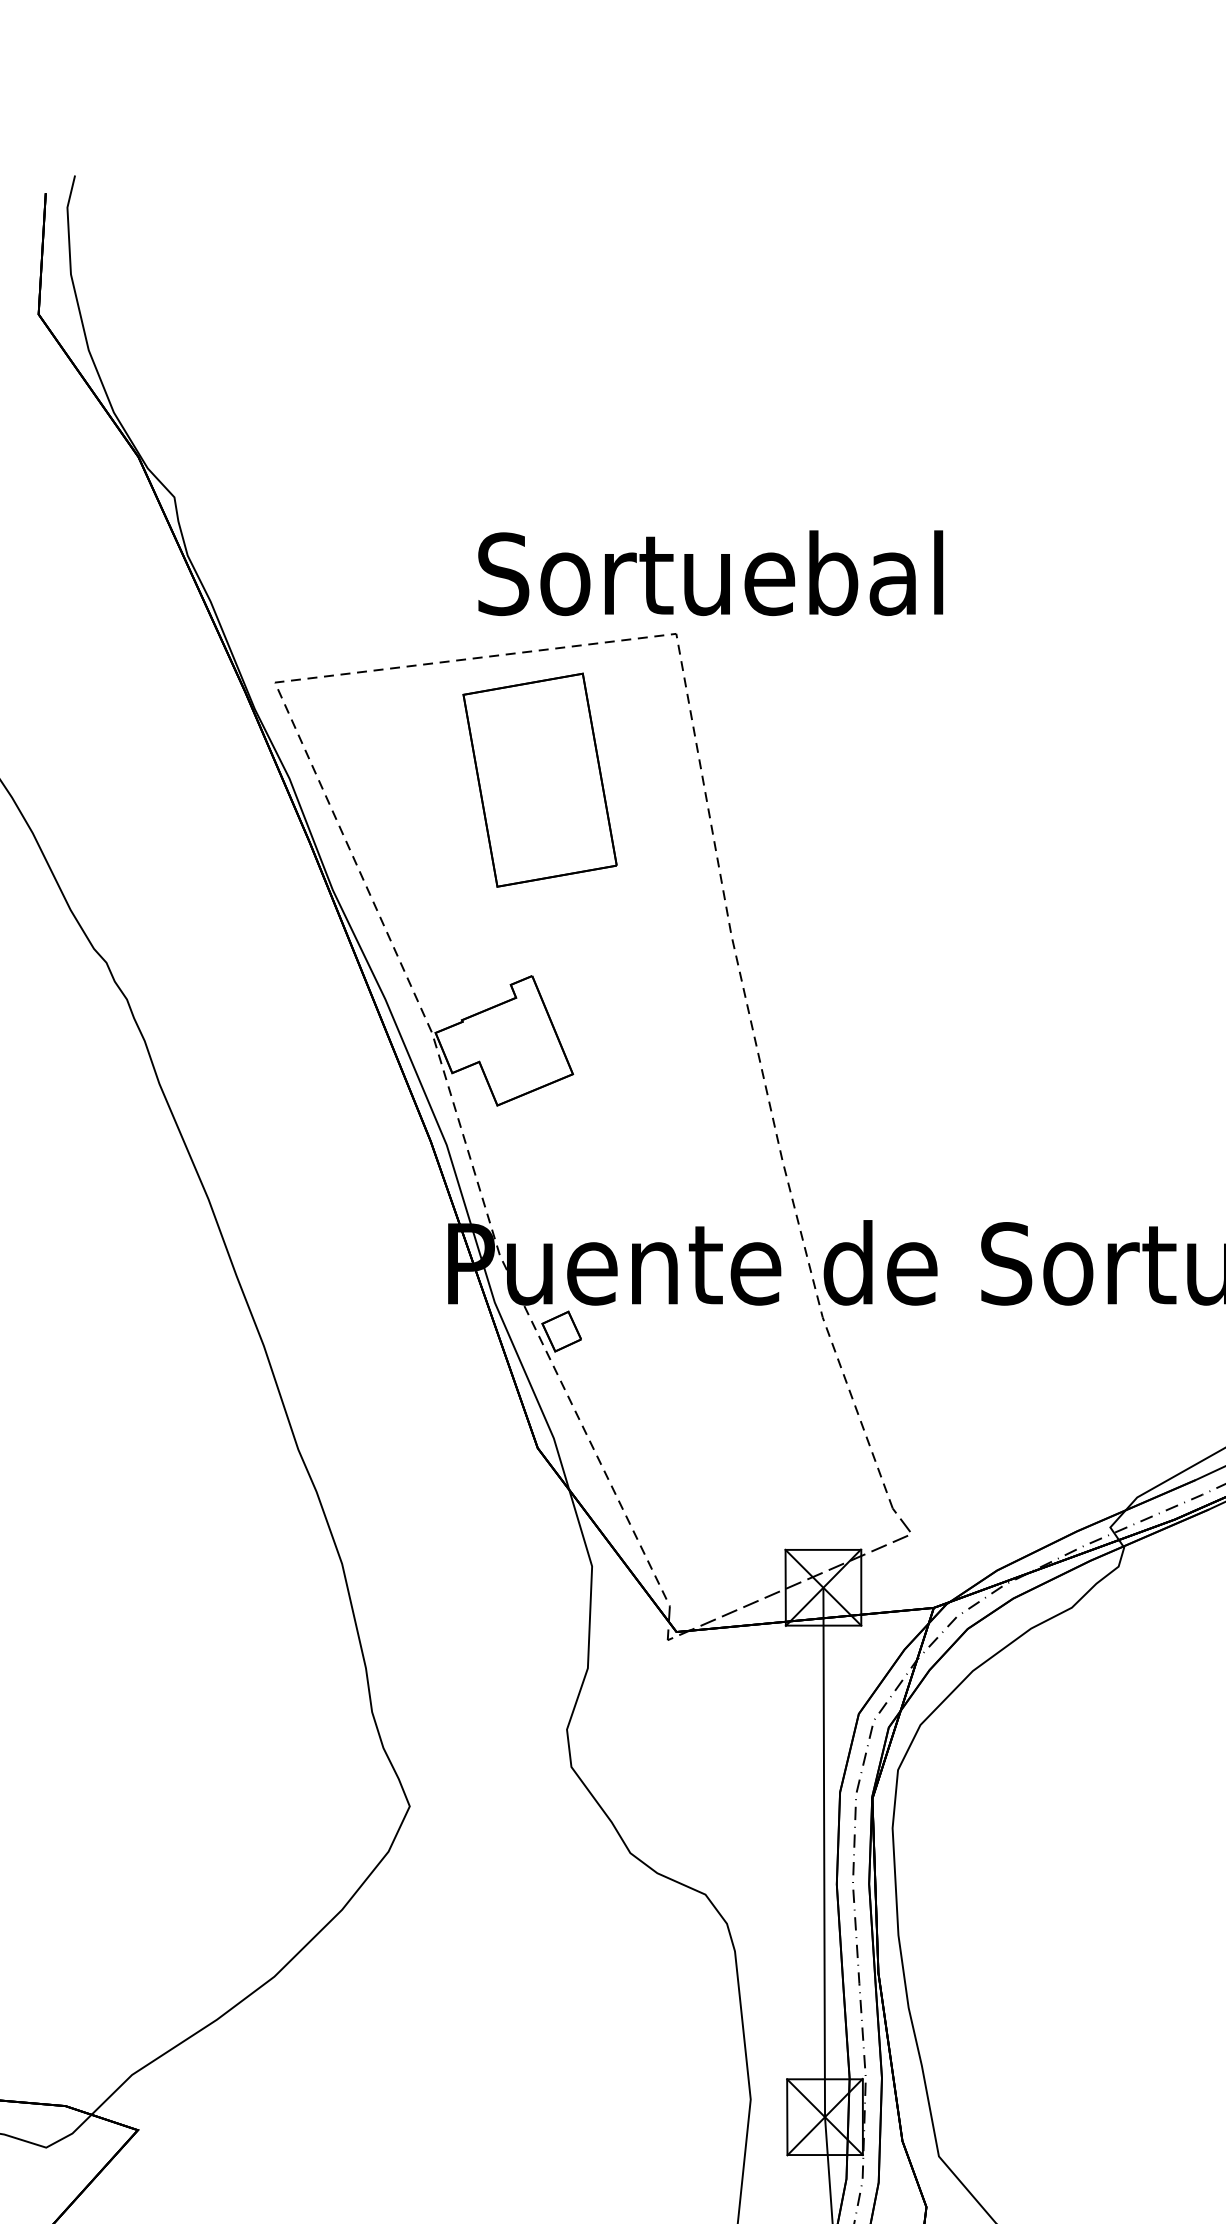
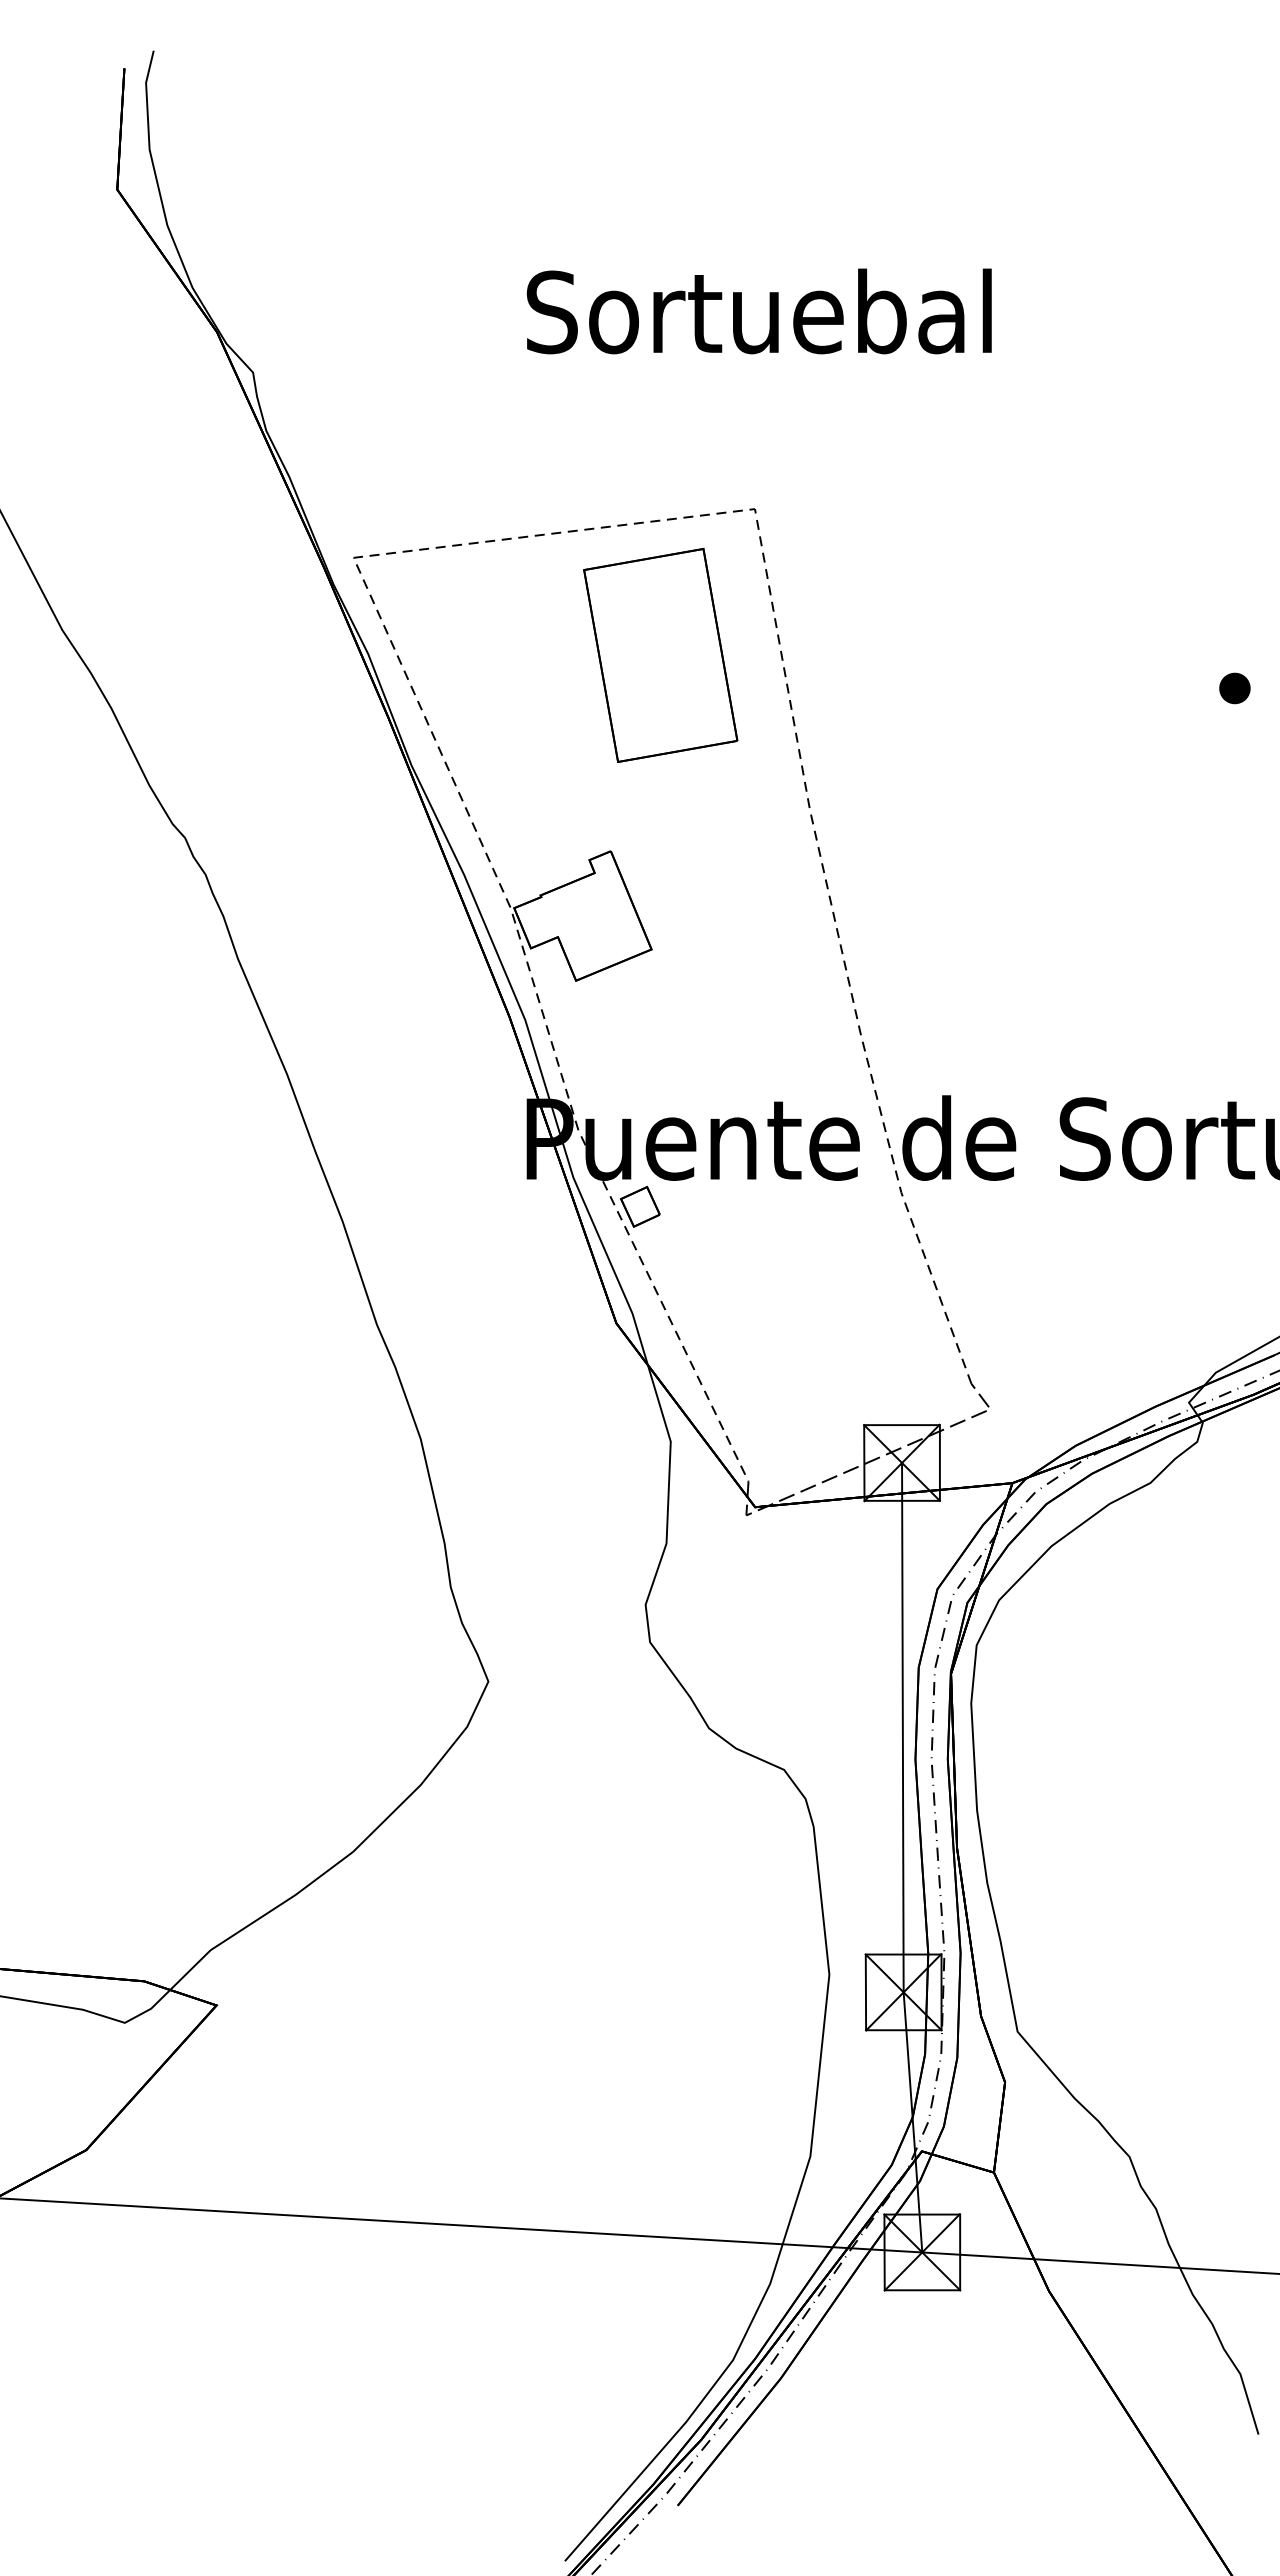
text: (709, 573) -> (758, 311), moved
part: (539, 780) -> (660, 655), moved
part: (1155, 813) -> (1234, 688), added

